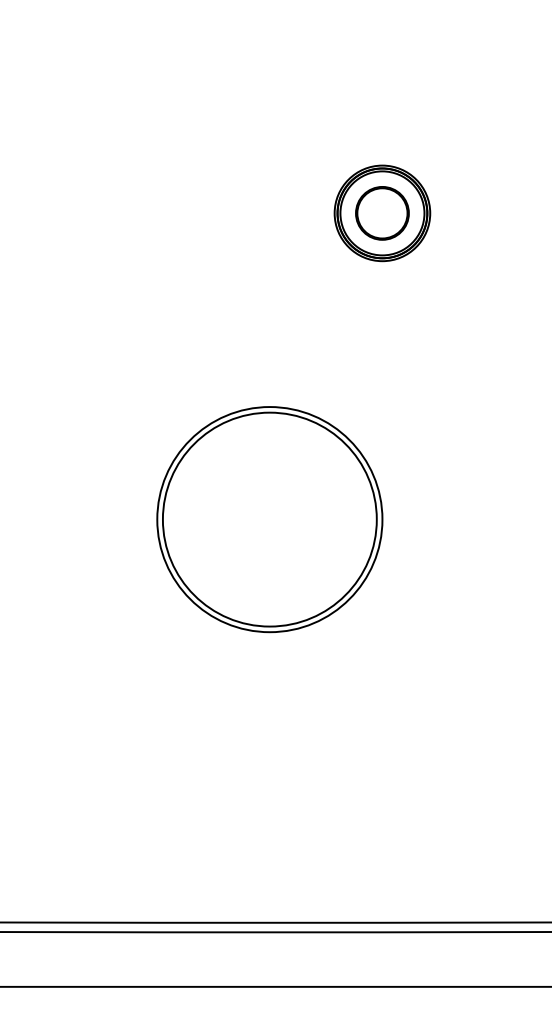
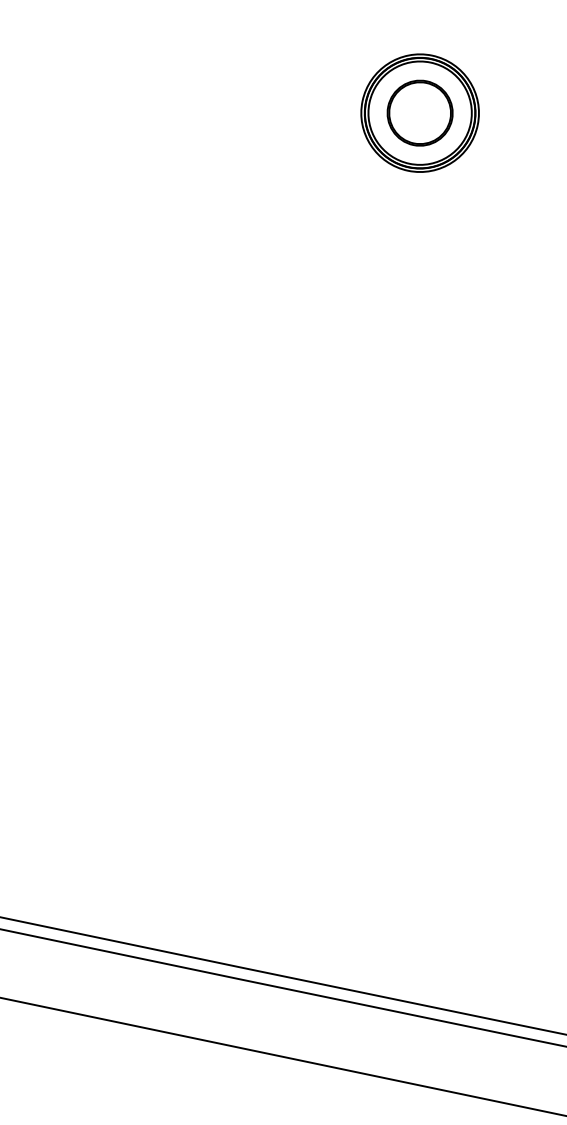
part: (269, 519) -> (207, 453), removed

